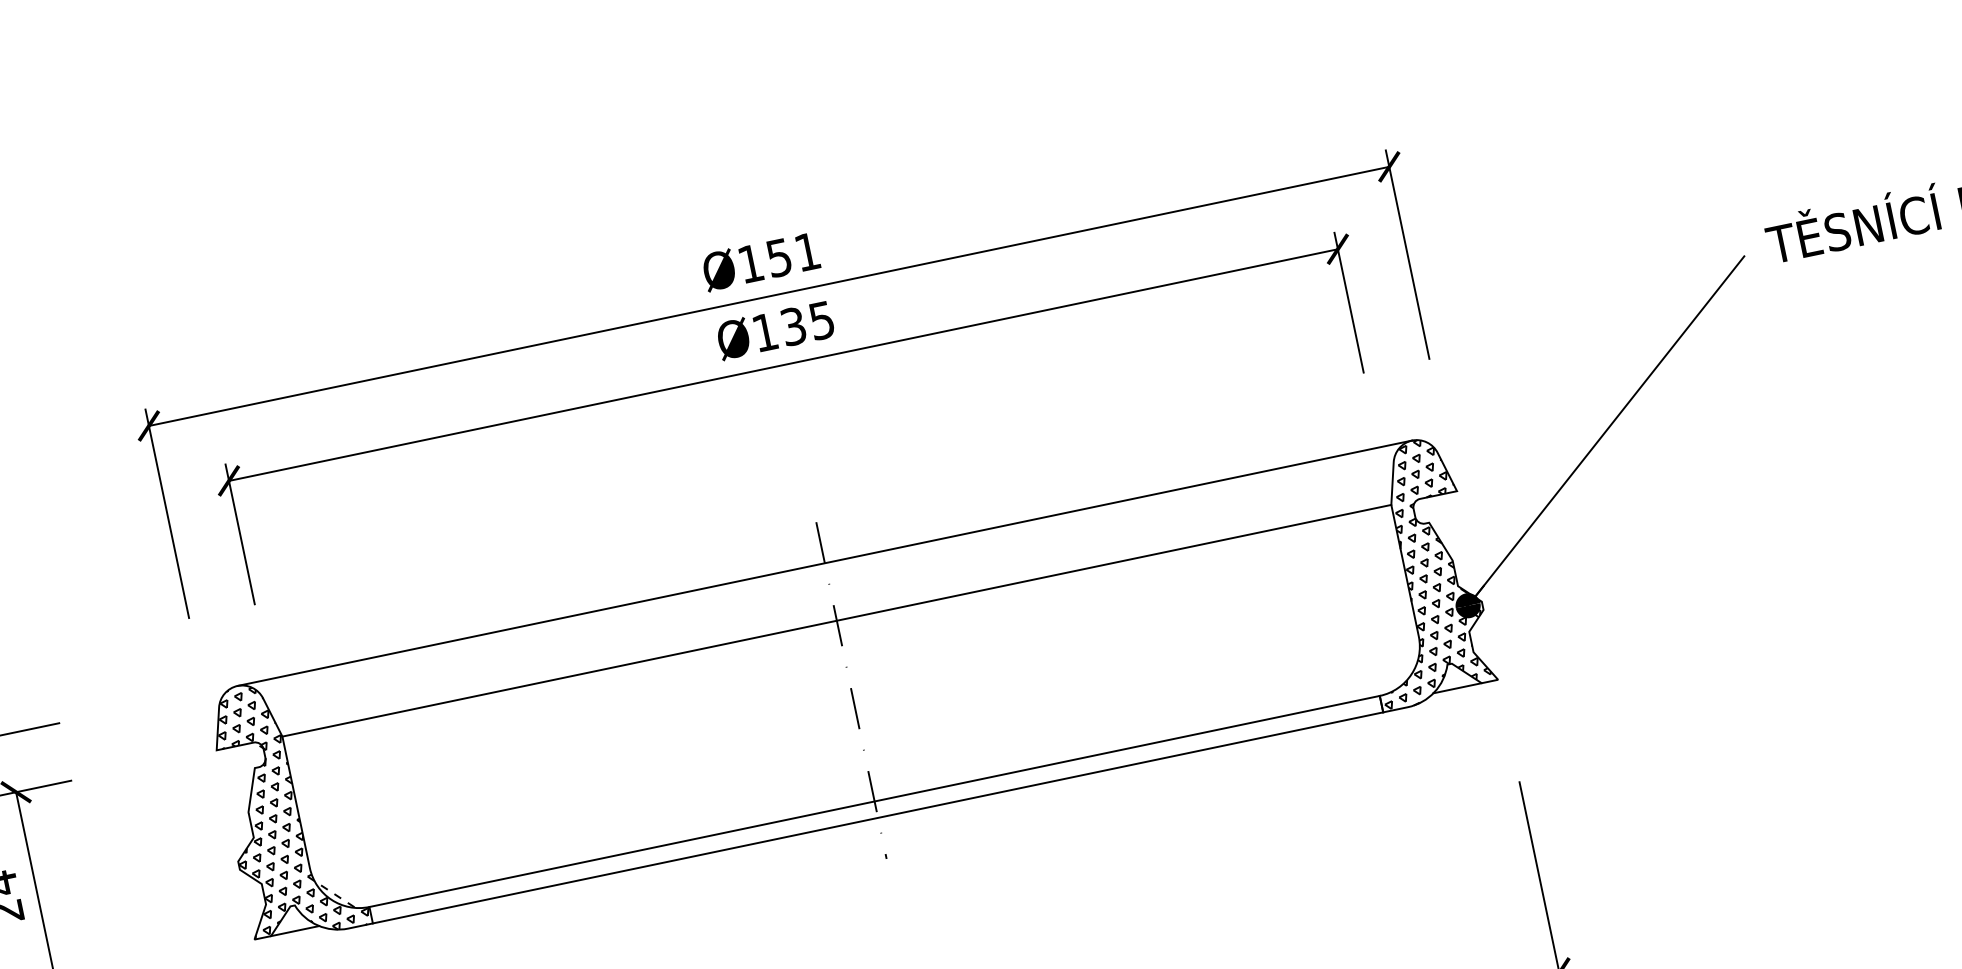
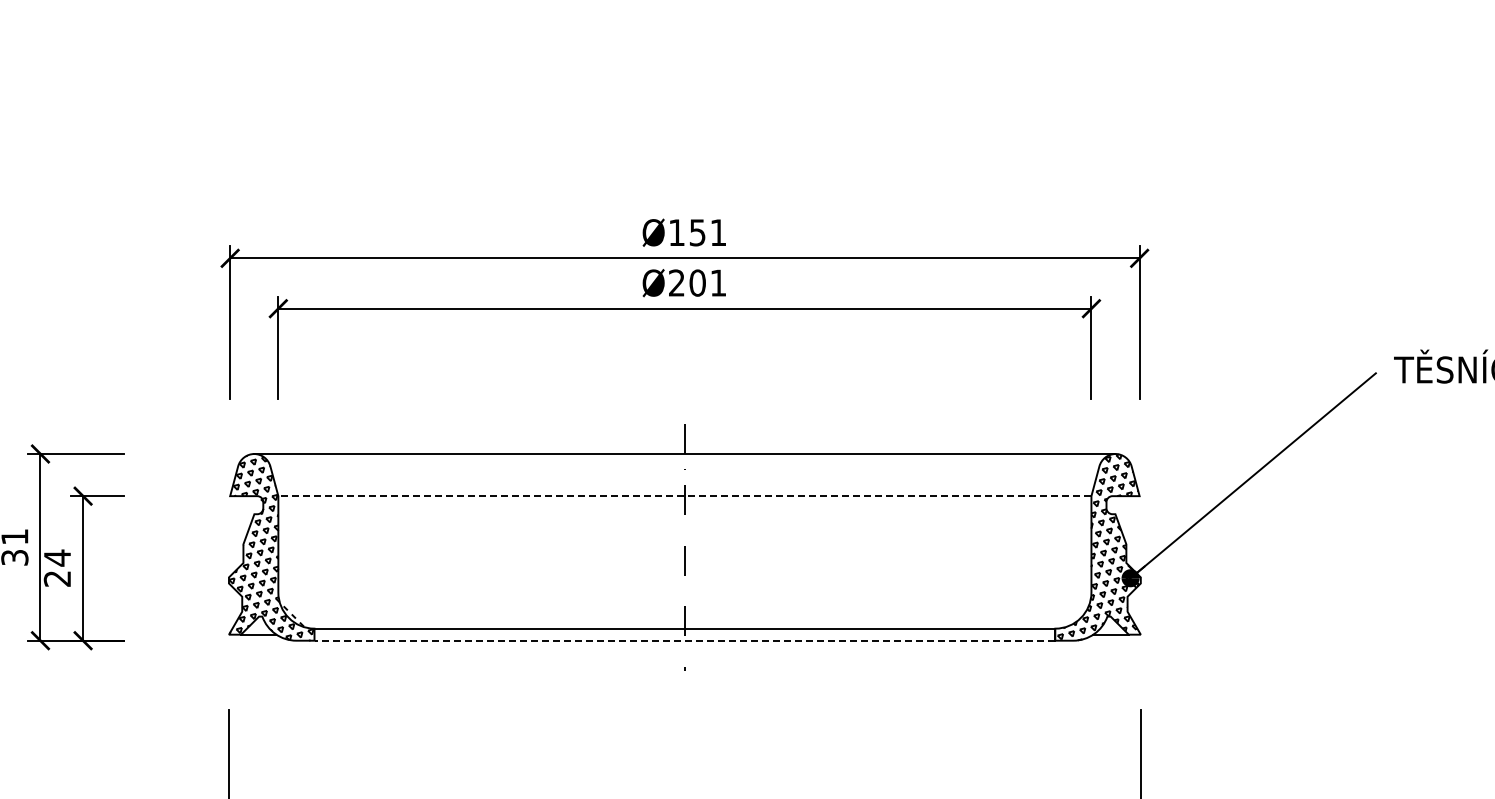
text: (793, 325) -> (697, 282), Ø135 -> Ø201
line: (836, 621) -> (684, 496), solid -> dashed
line: (877, 817) -> (684, 640), solid -> dashed

